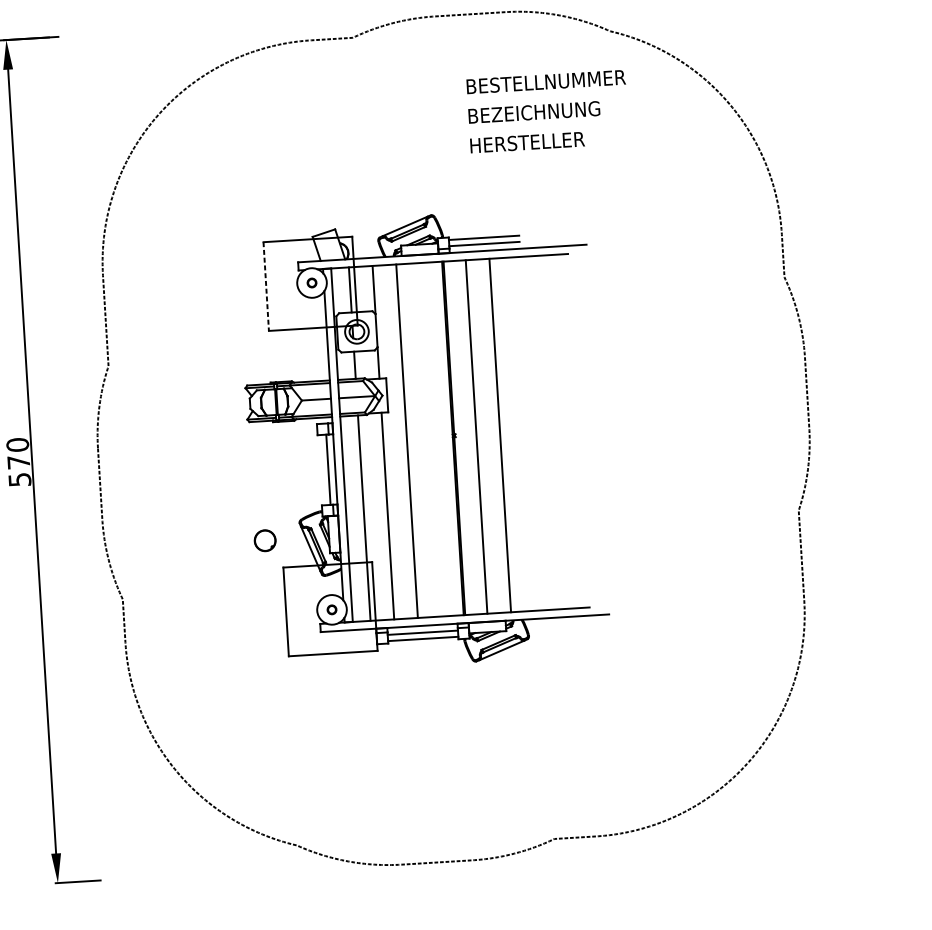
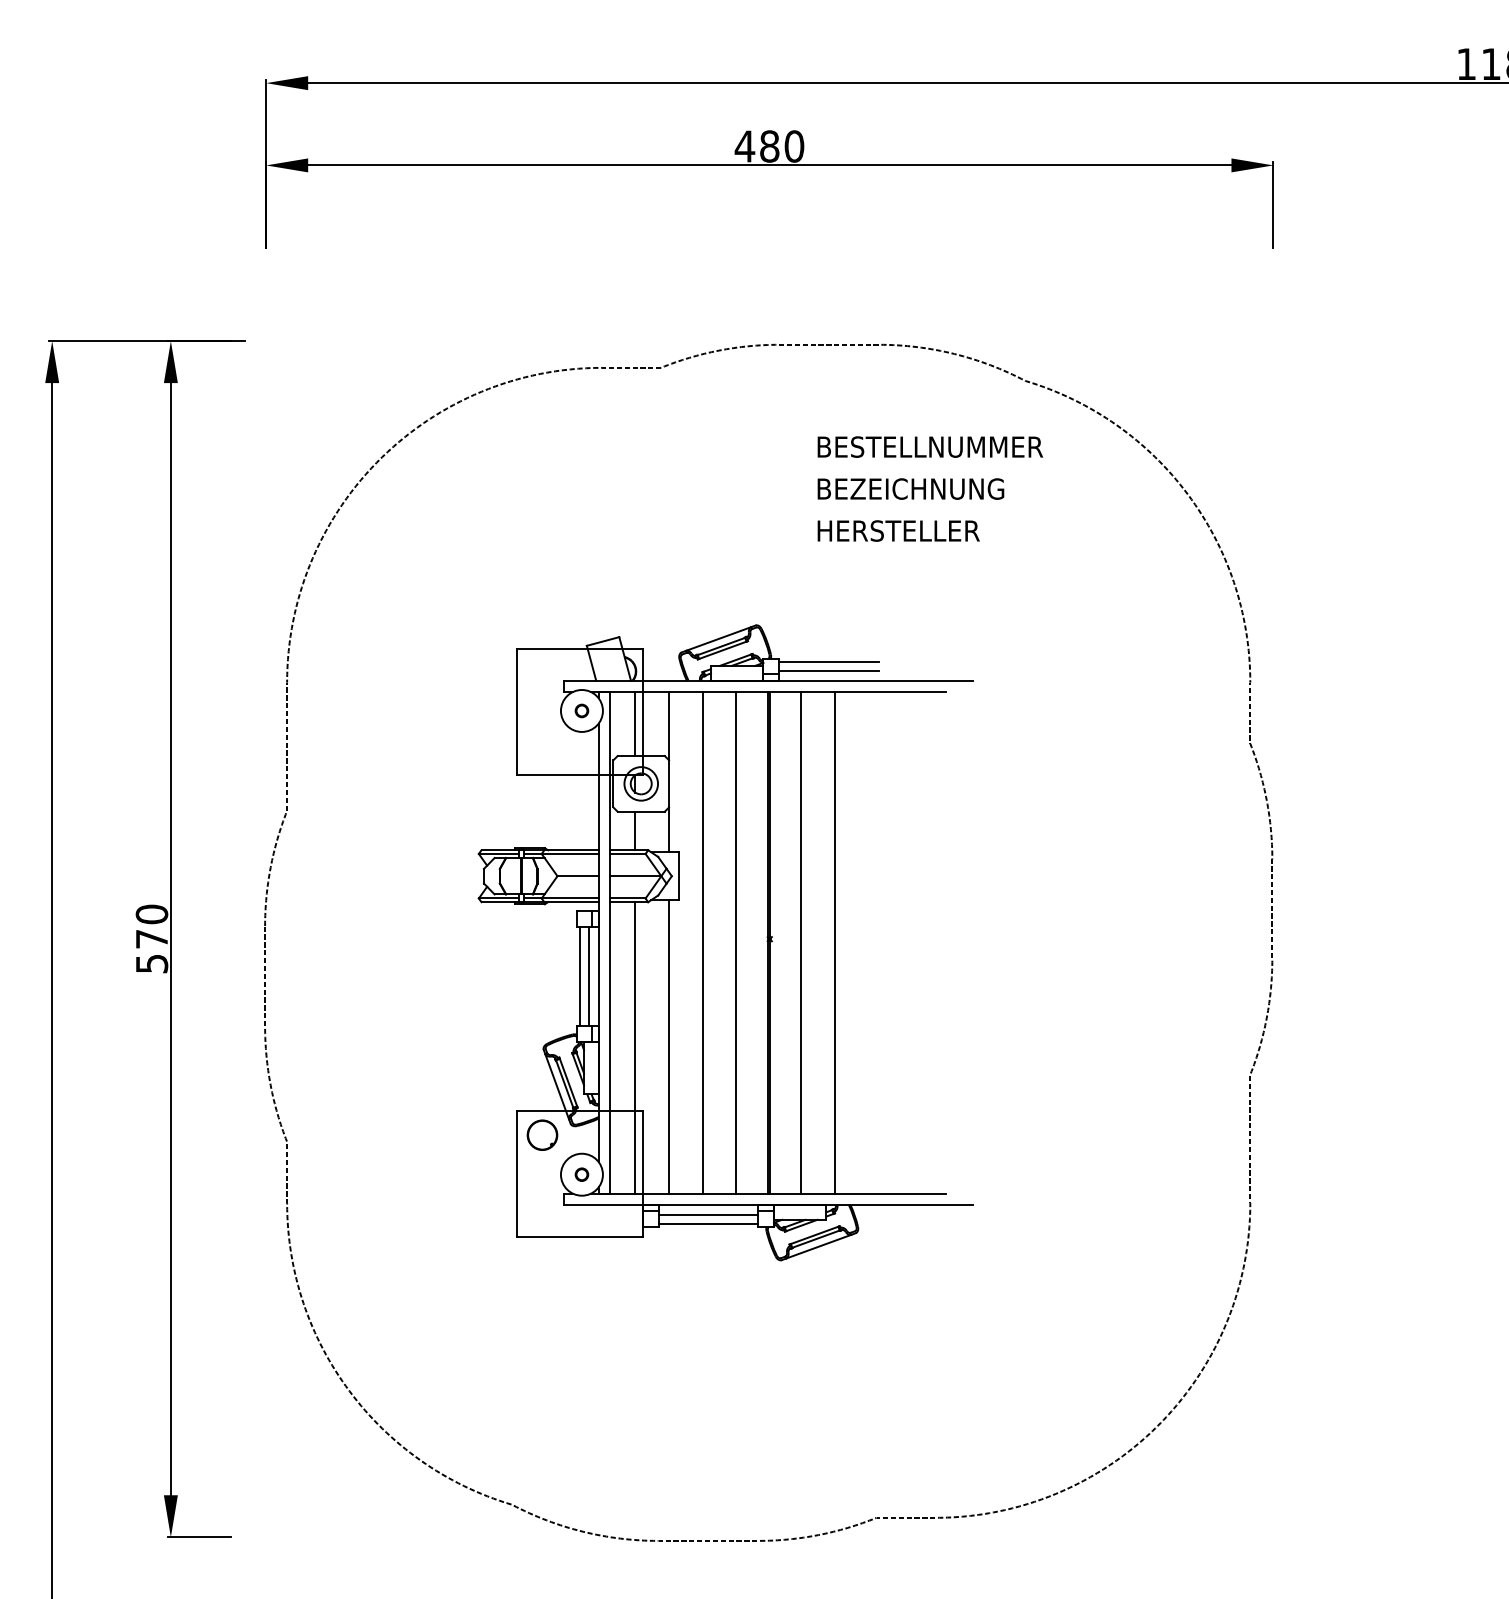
line: (265, 286) -> (516, 712), dashed -> solid
line: (430, 439) -> (736, 942), added
line: (322, 470) -> (580, 976), added
part: (265, 540) -> (542, 1134), moved

